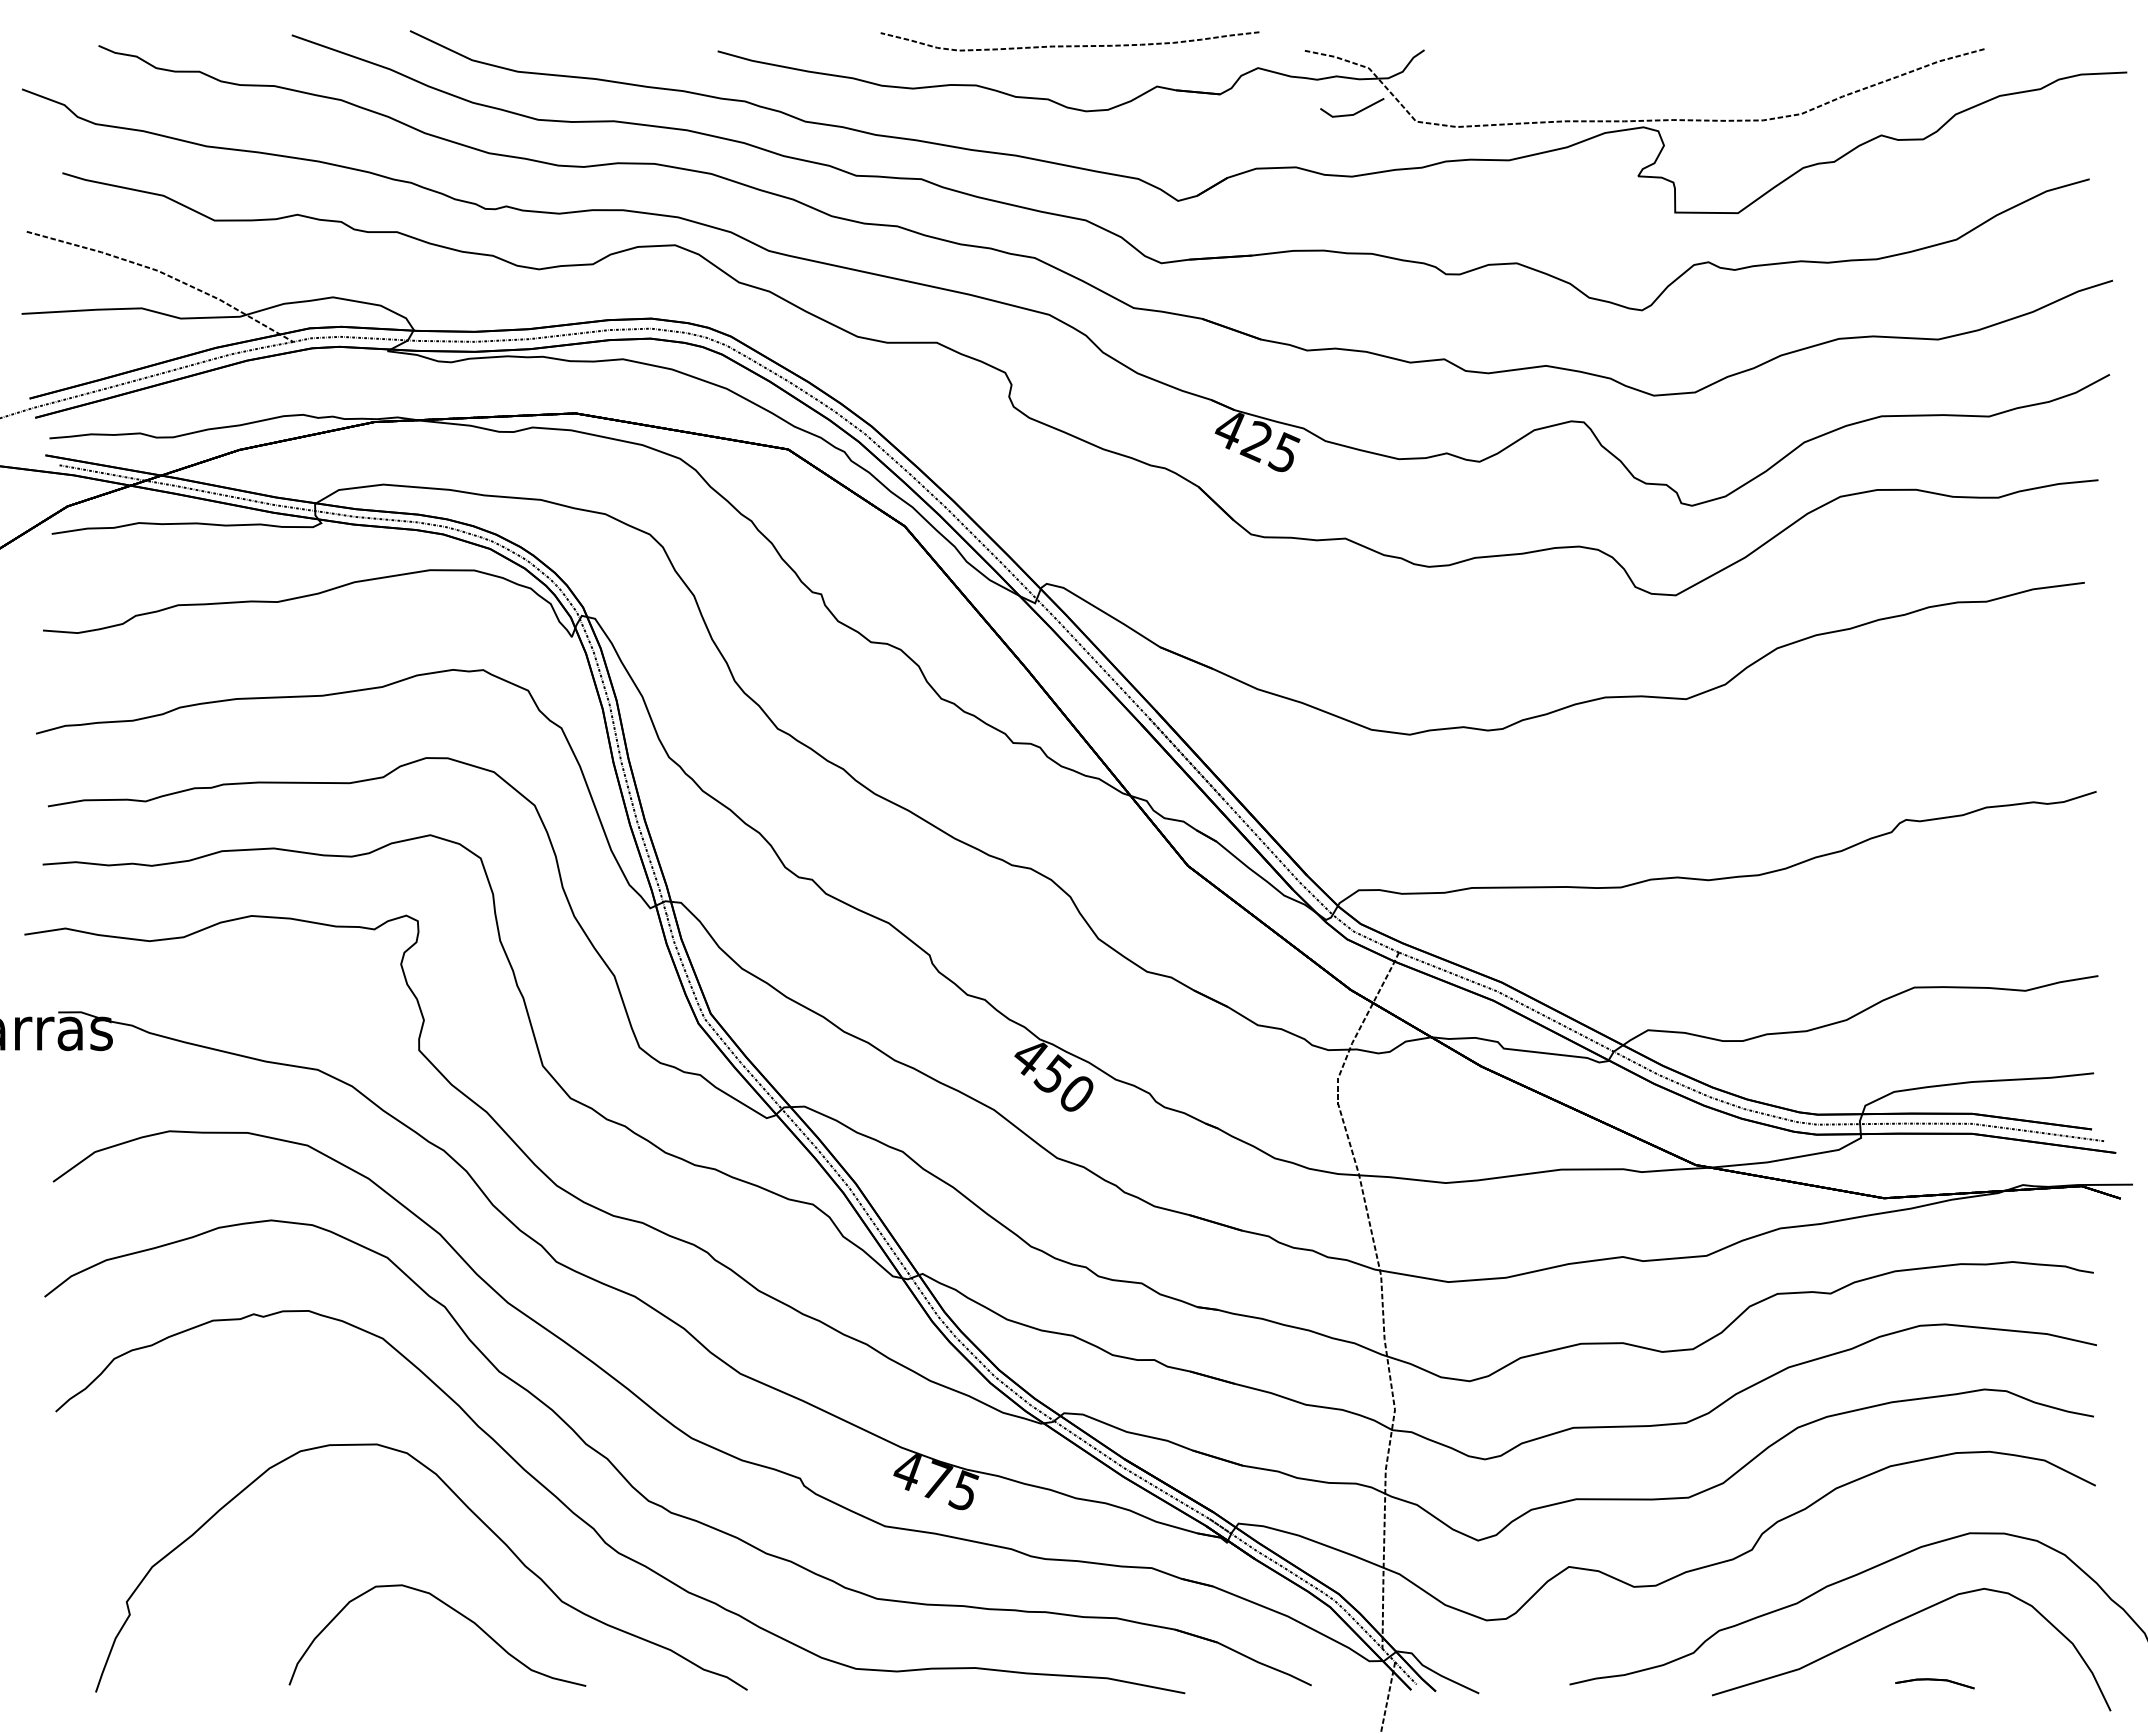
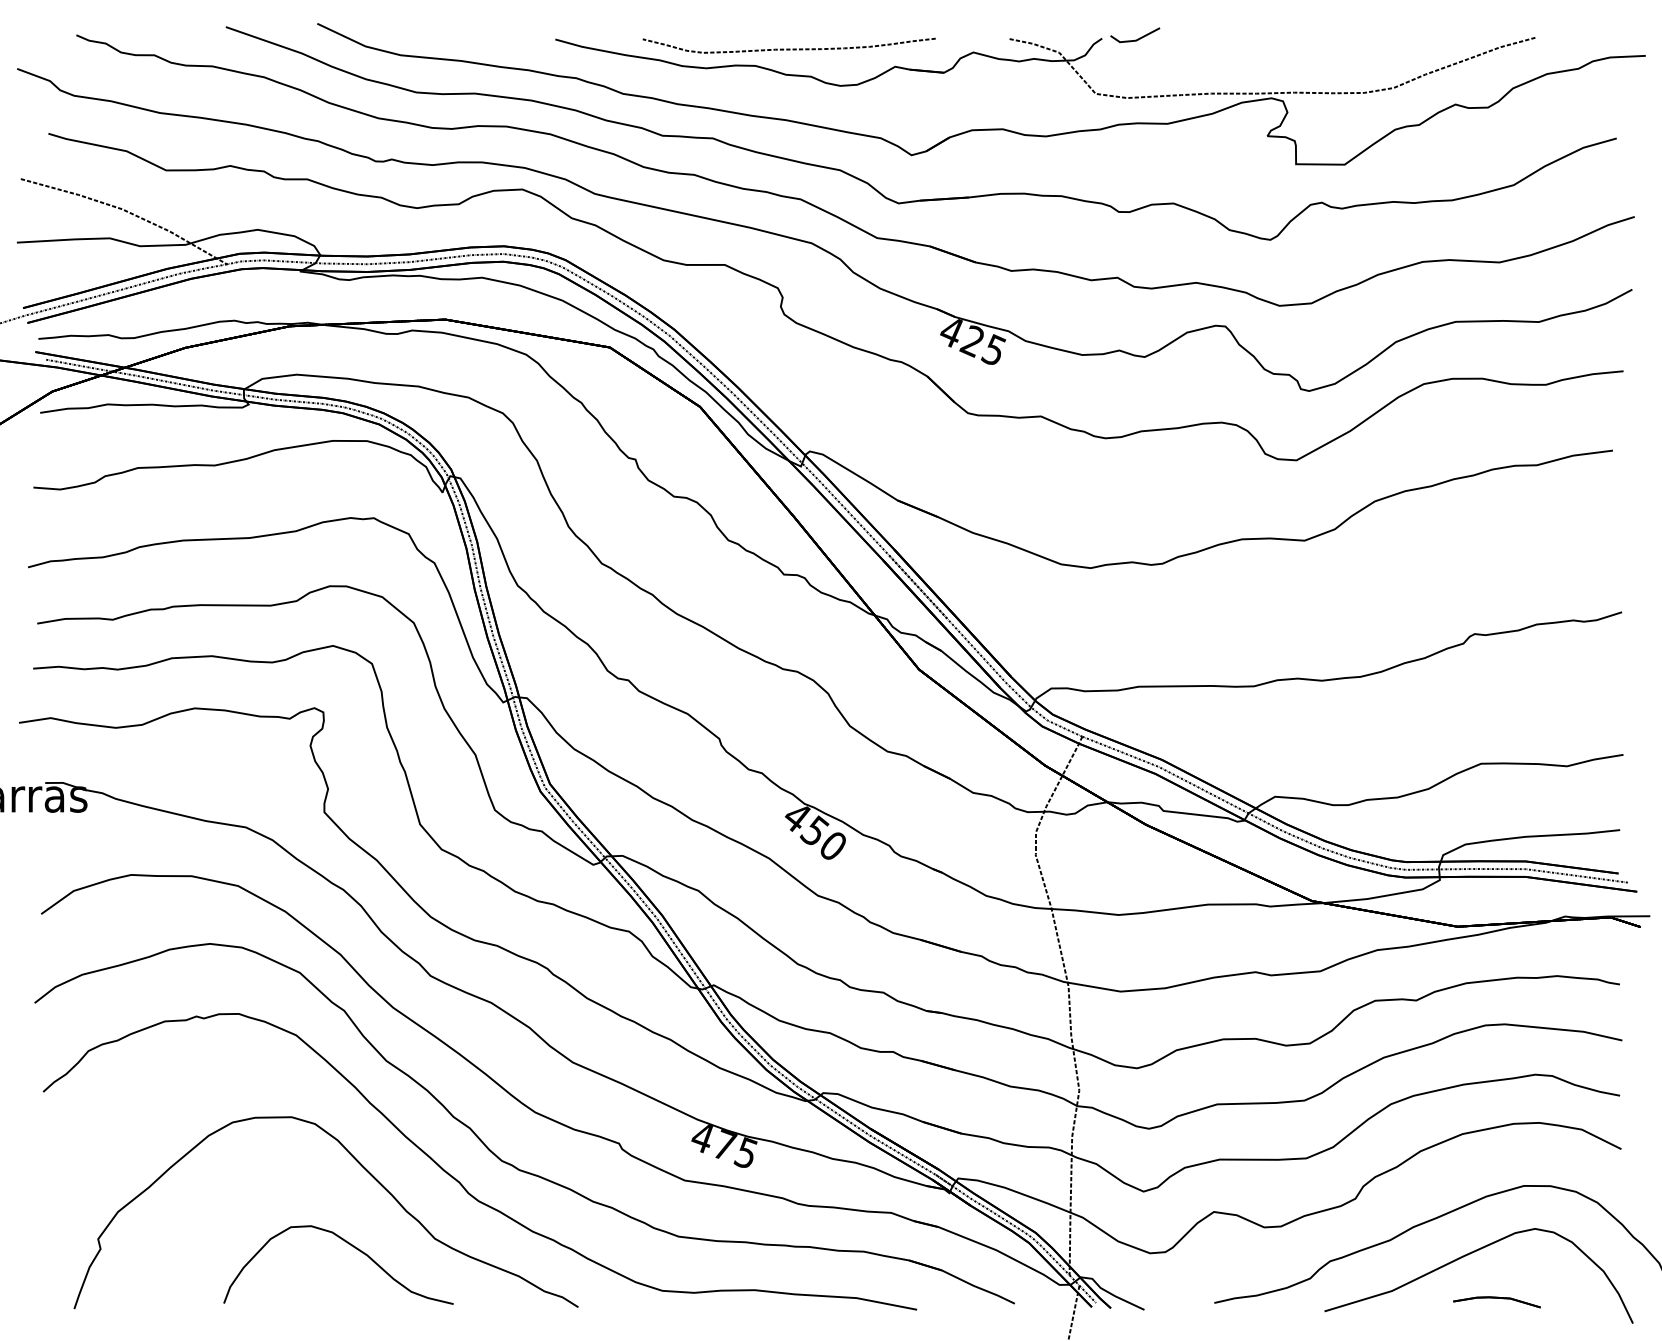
curve: (1069, 45) -> (788, 48), moved
line: (1355, 112) -> (1137, 38), moved
part: (1934, 1683) -> (1496, 1302), size x1.43

